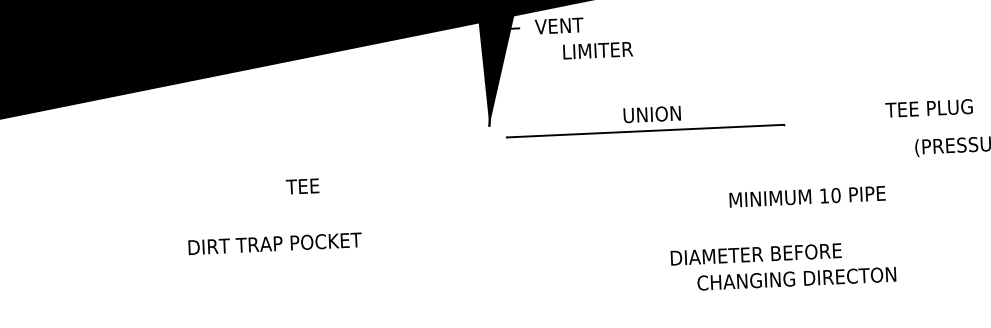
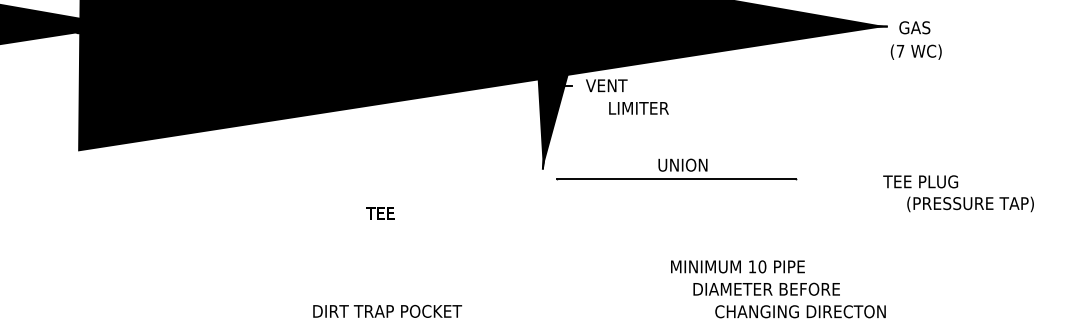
text: (928, 108) -> (920, 181), moved
text: (807, 196) -> (737, 266), moved
text: (274, 242) -> (387, 310), moved

